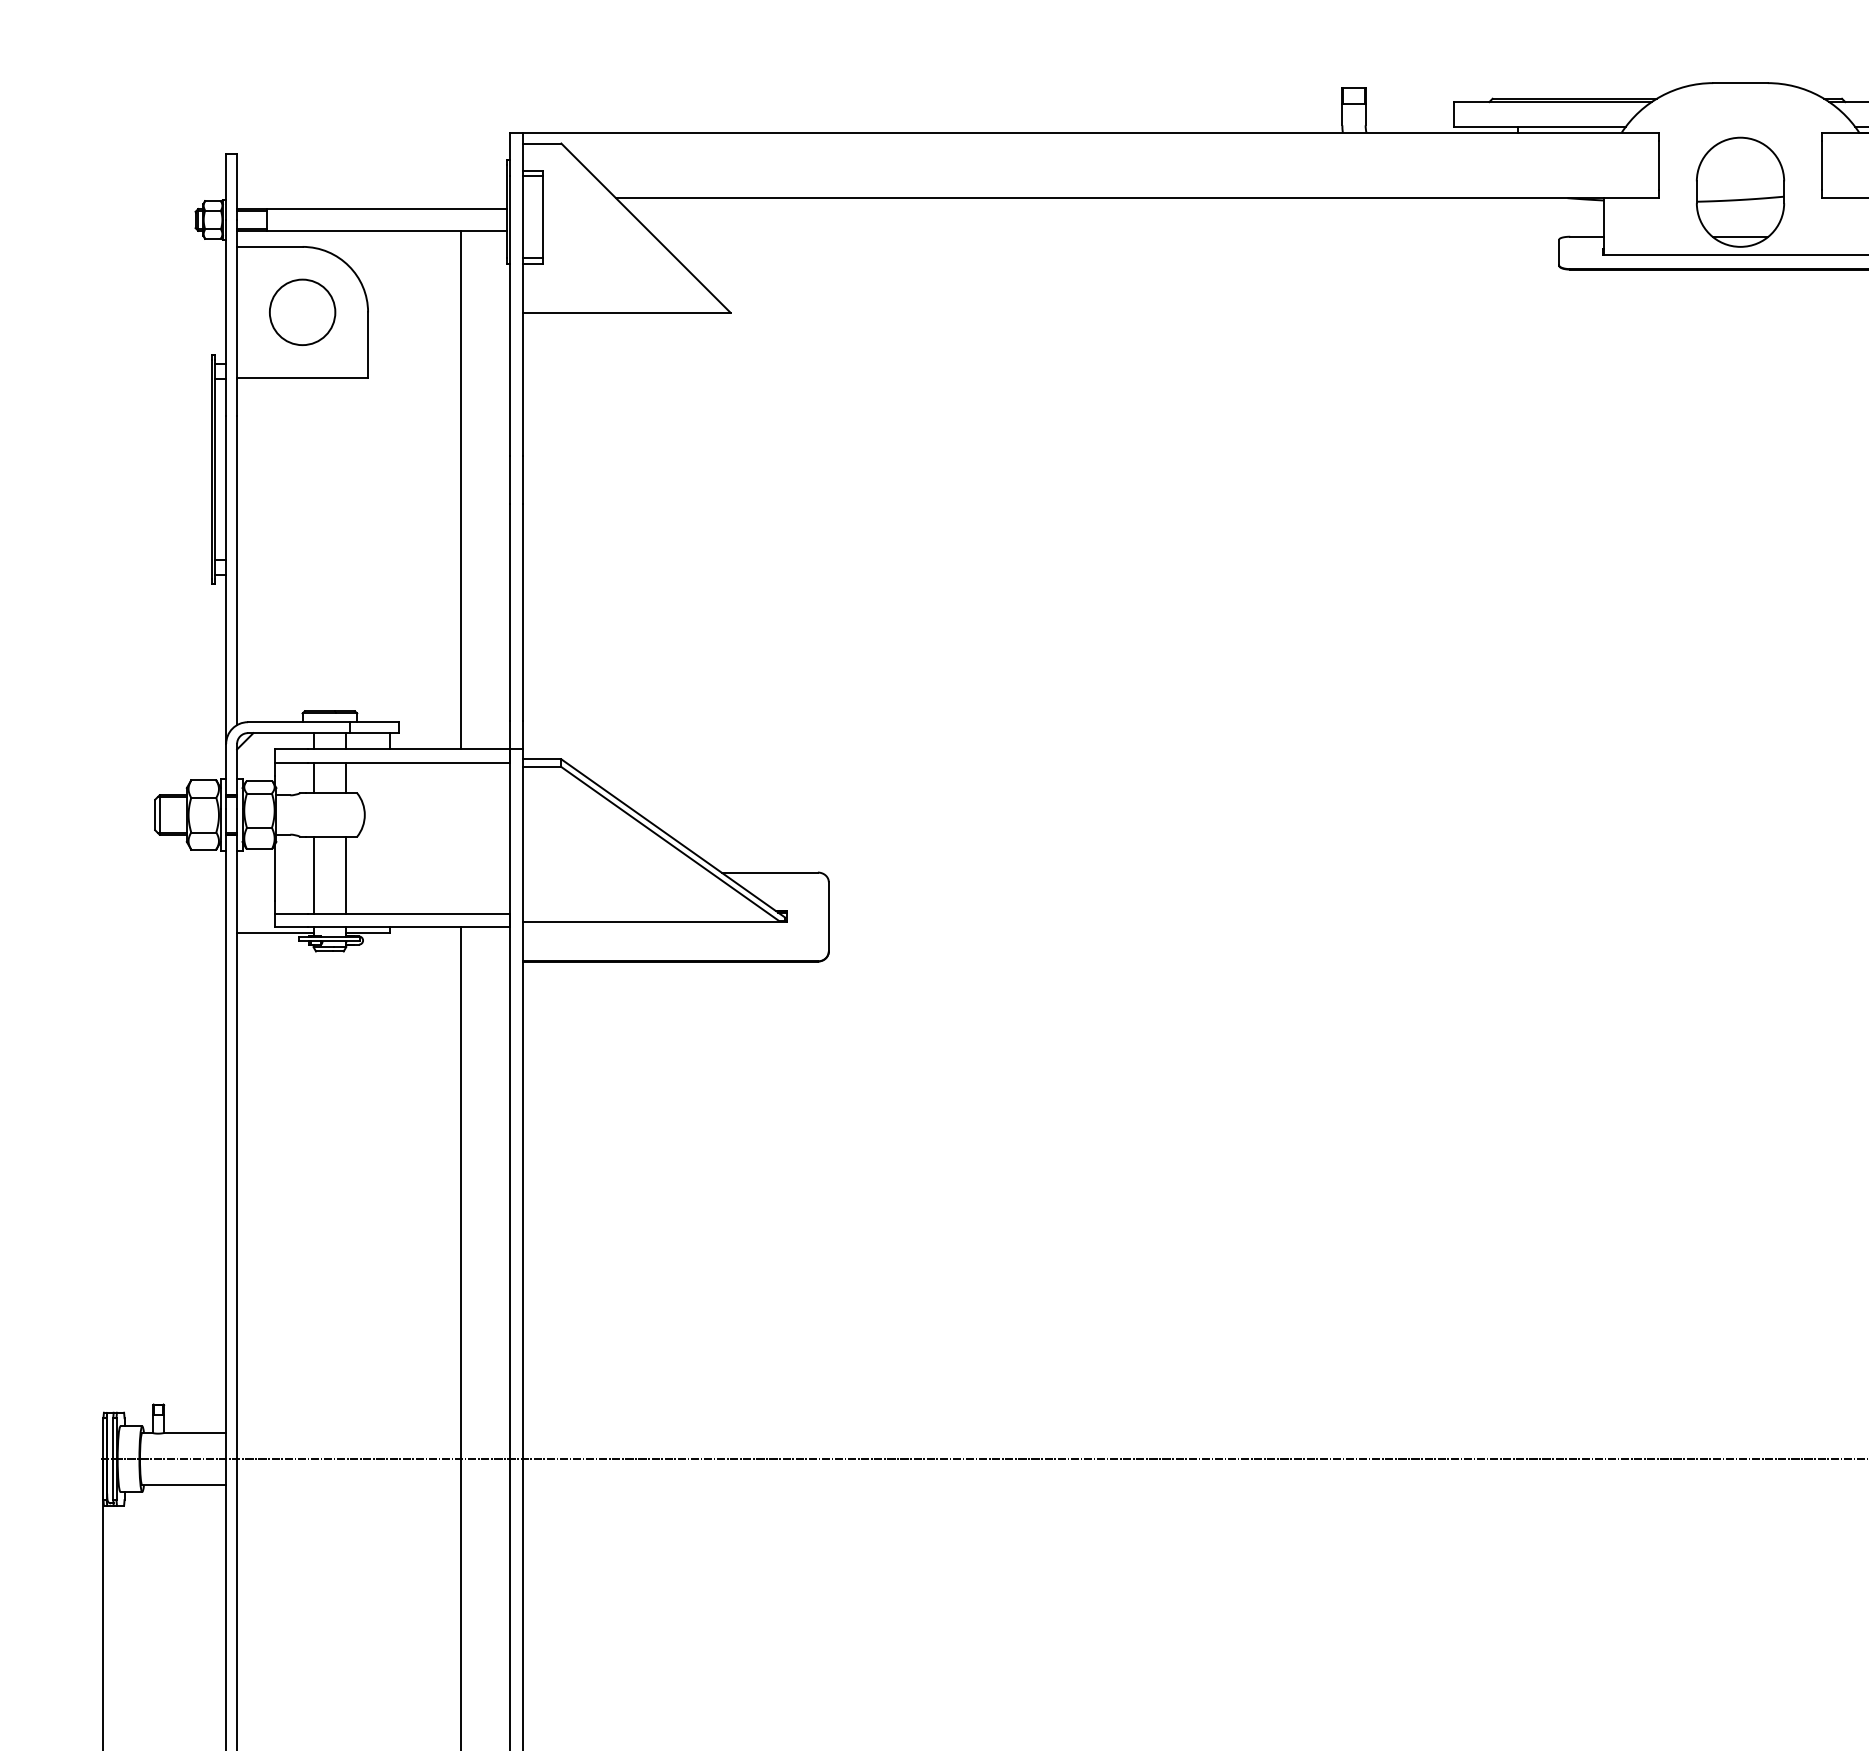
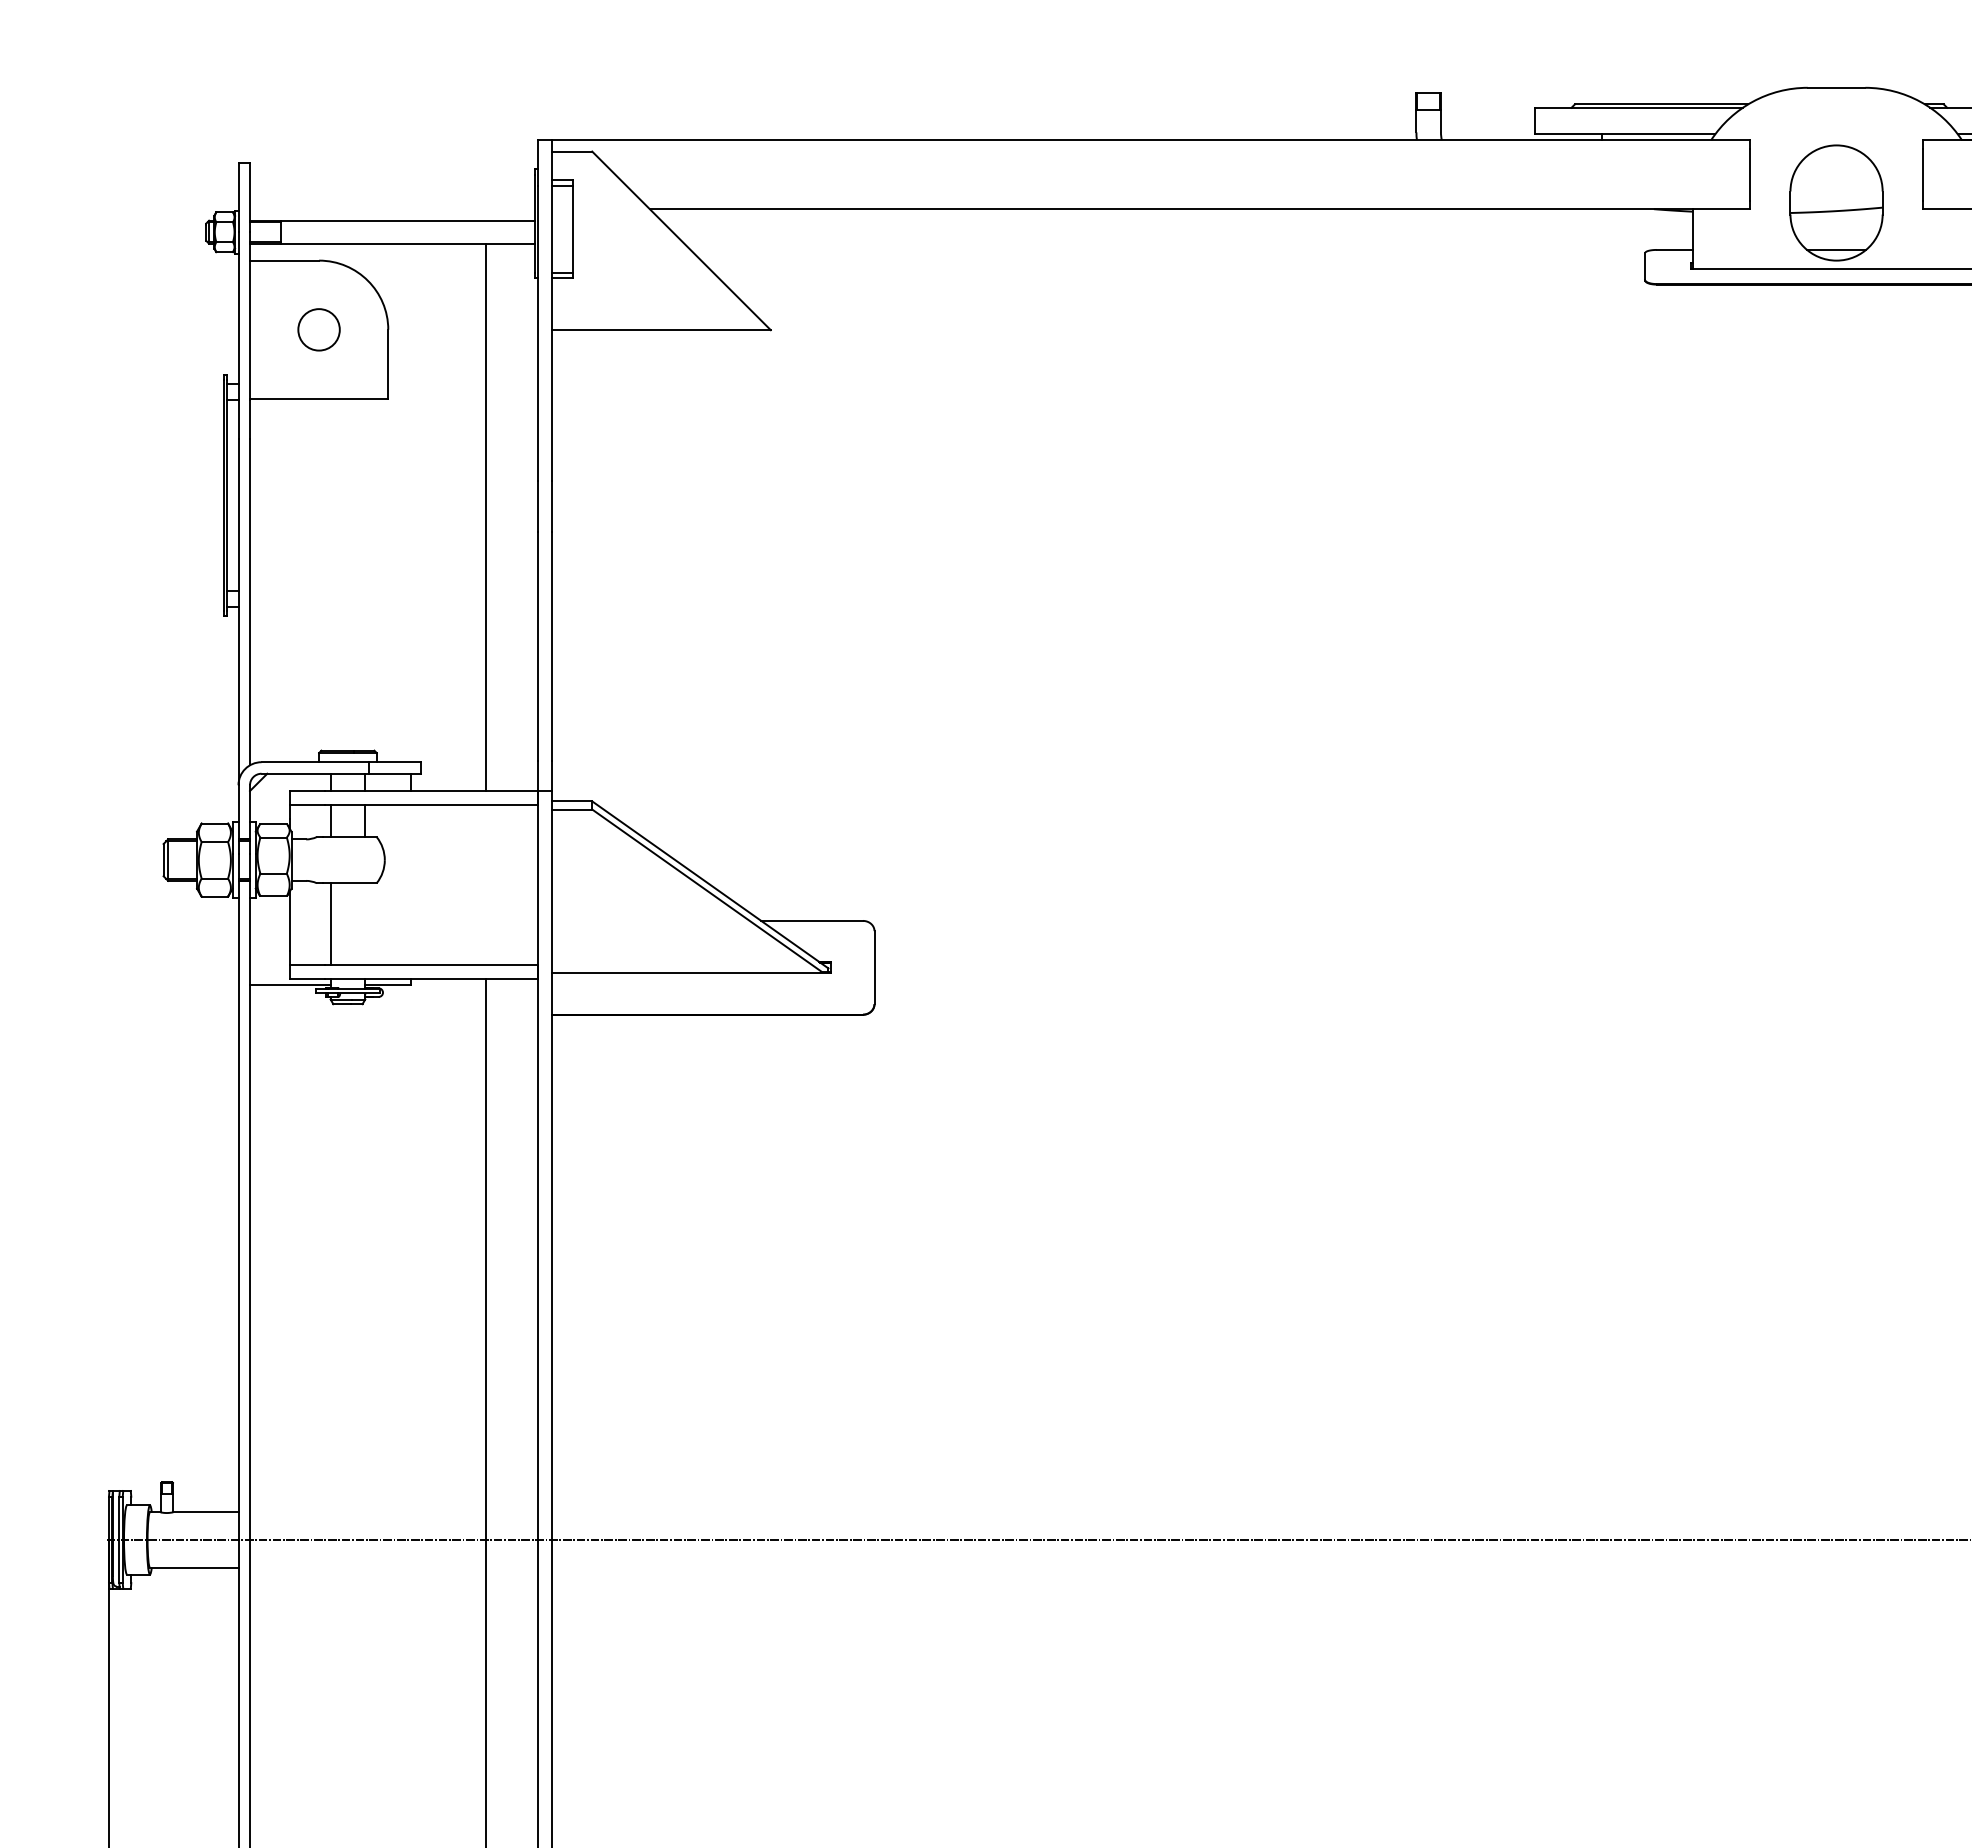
circle: (301, 312) -> (318, 329), size x0.6
line: (346, 875) -> (365, 924), removed

